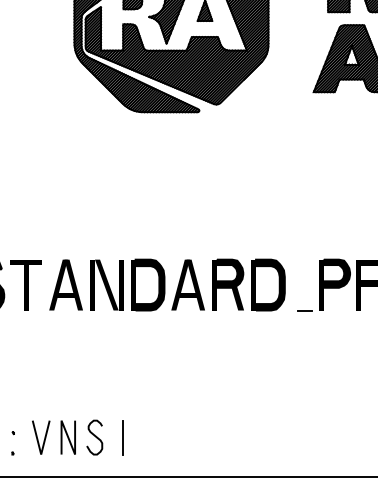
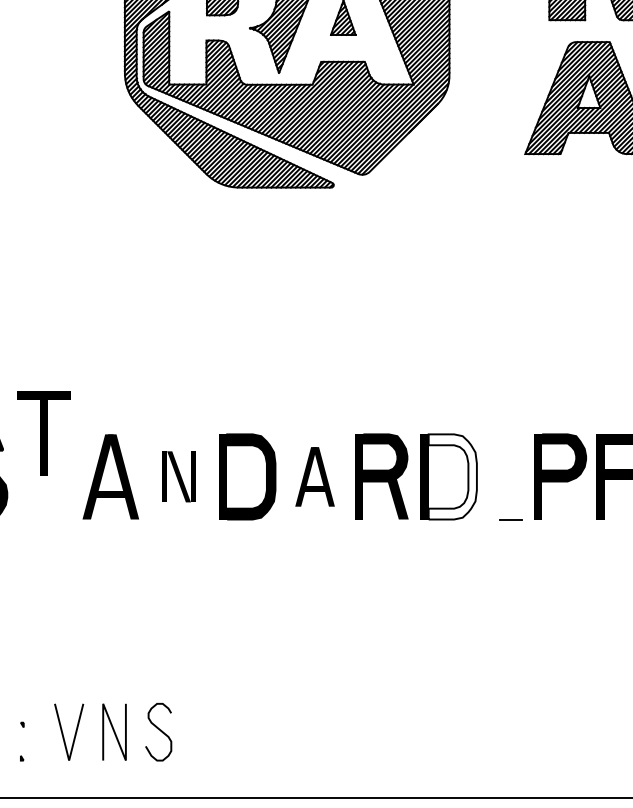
part: (106, 284) -> (178, 475), size x0.6
part: (187, 284) -> (313, 475), size x0.7
fill: (270, 284) -> (452, 475), removed
part: (25, 285) -> (42, 434), moved
line: (122, 437) -> (205, 732), removed

